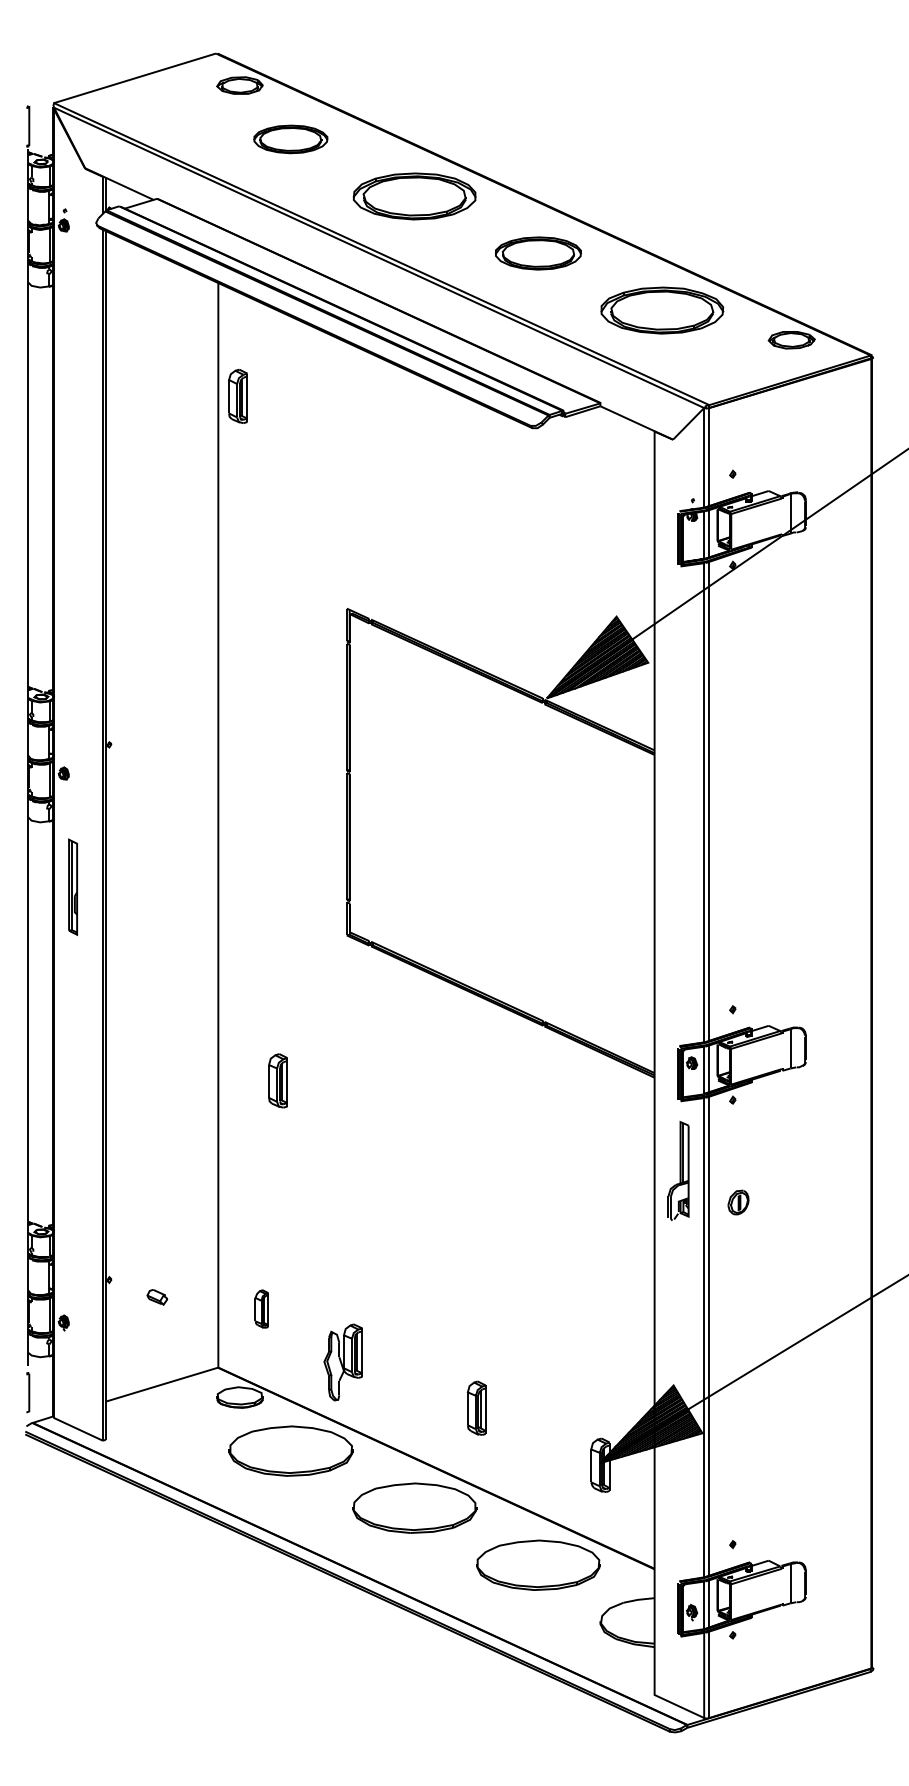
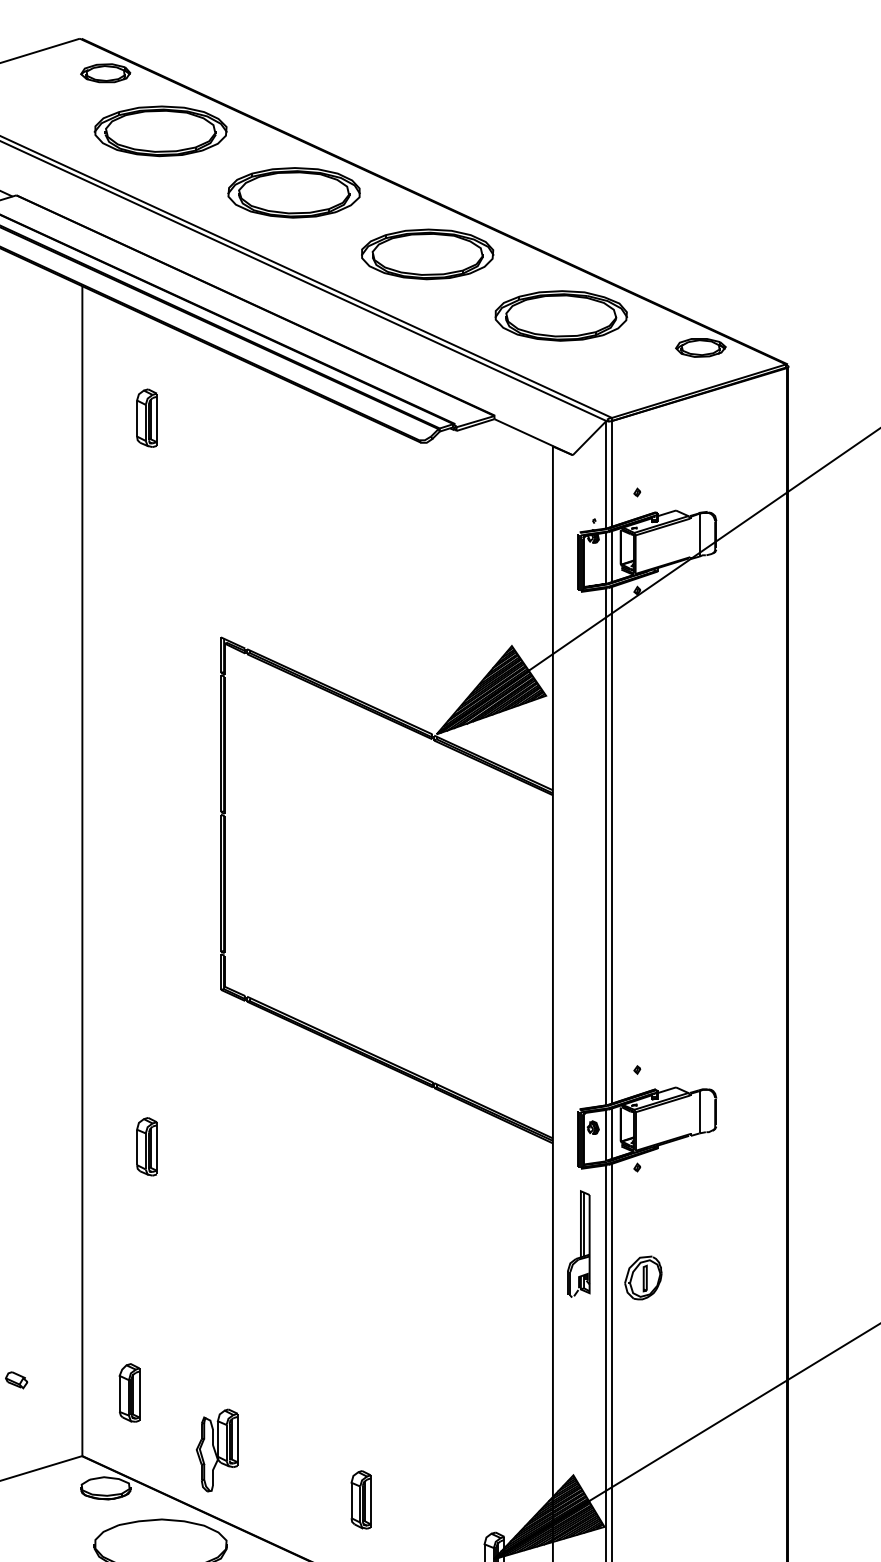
part: (290, 139) -> (160, 131), size x1.67
part: (538, 253) -> (427, 254), size x1.43
part: (237, 396) -> (146, 418), moved
part: (738, 1202) -> (643, 1277), size x1.67
part: (261, 1308) -> (128, 1392), size x1.43

